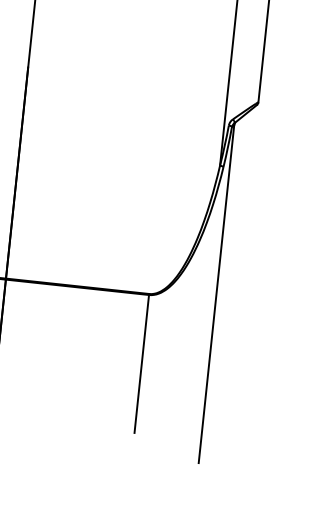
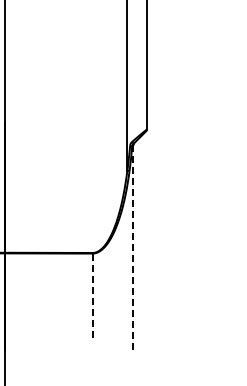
line: (216, 293) -> (133, 248), solid -> dashed
line: (141, 365) -> (92, 296), solid -> dashed

